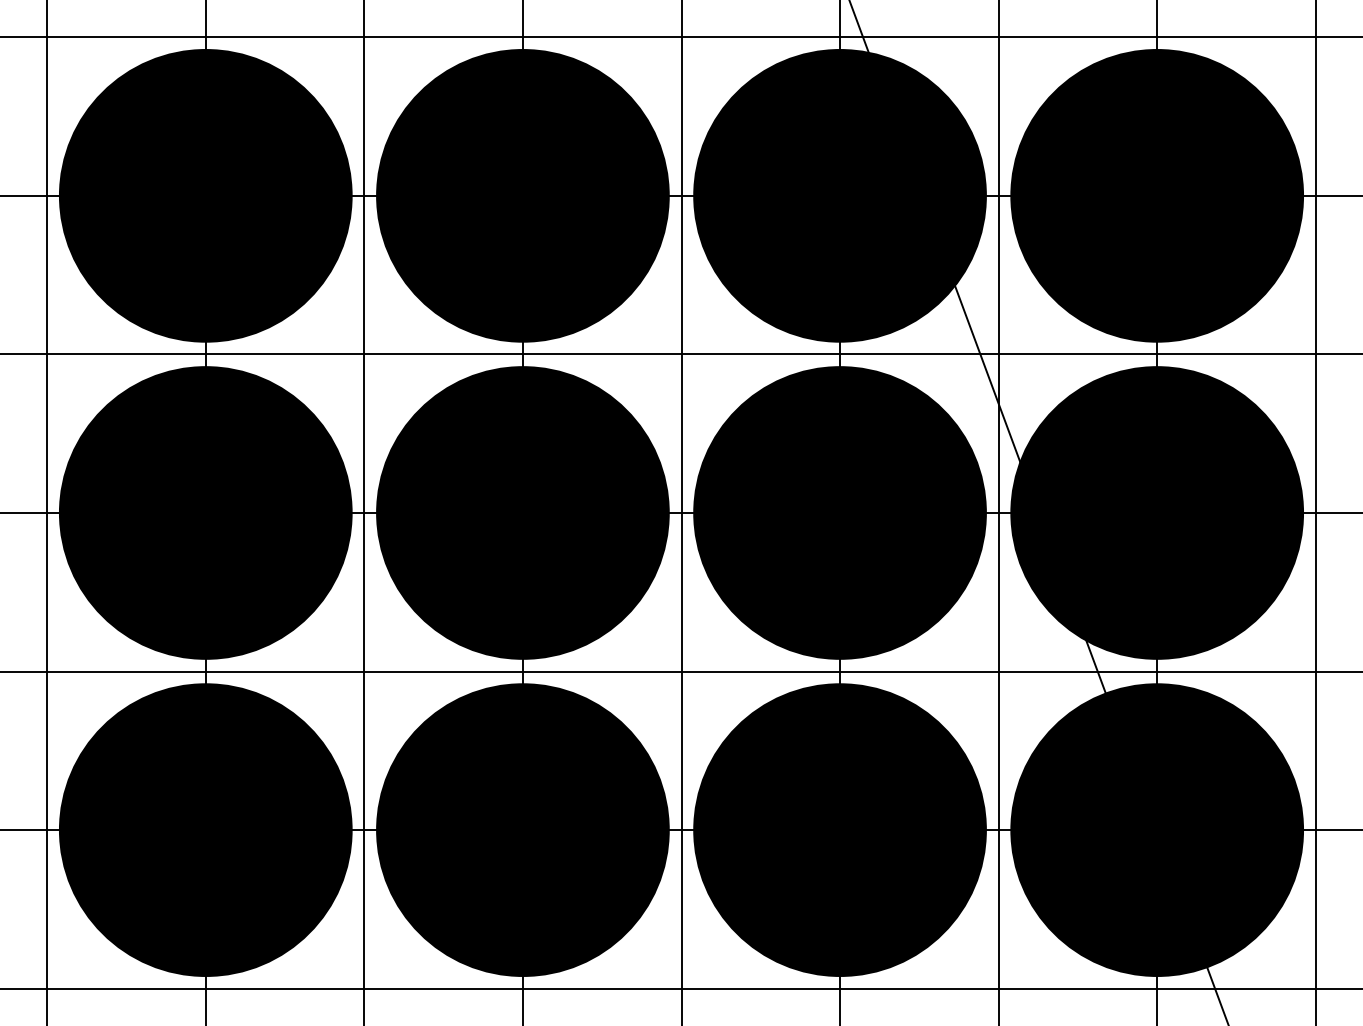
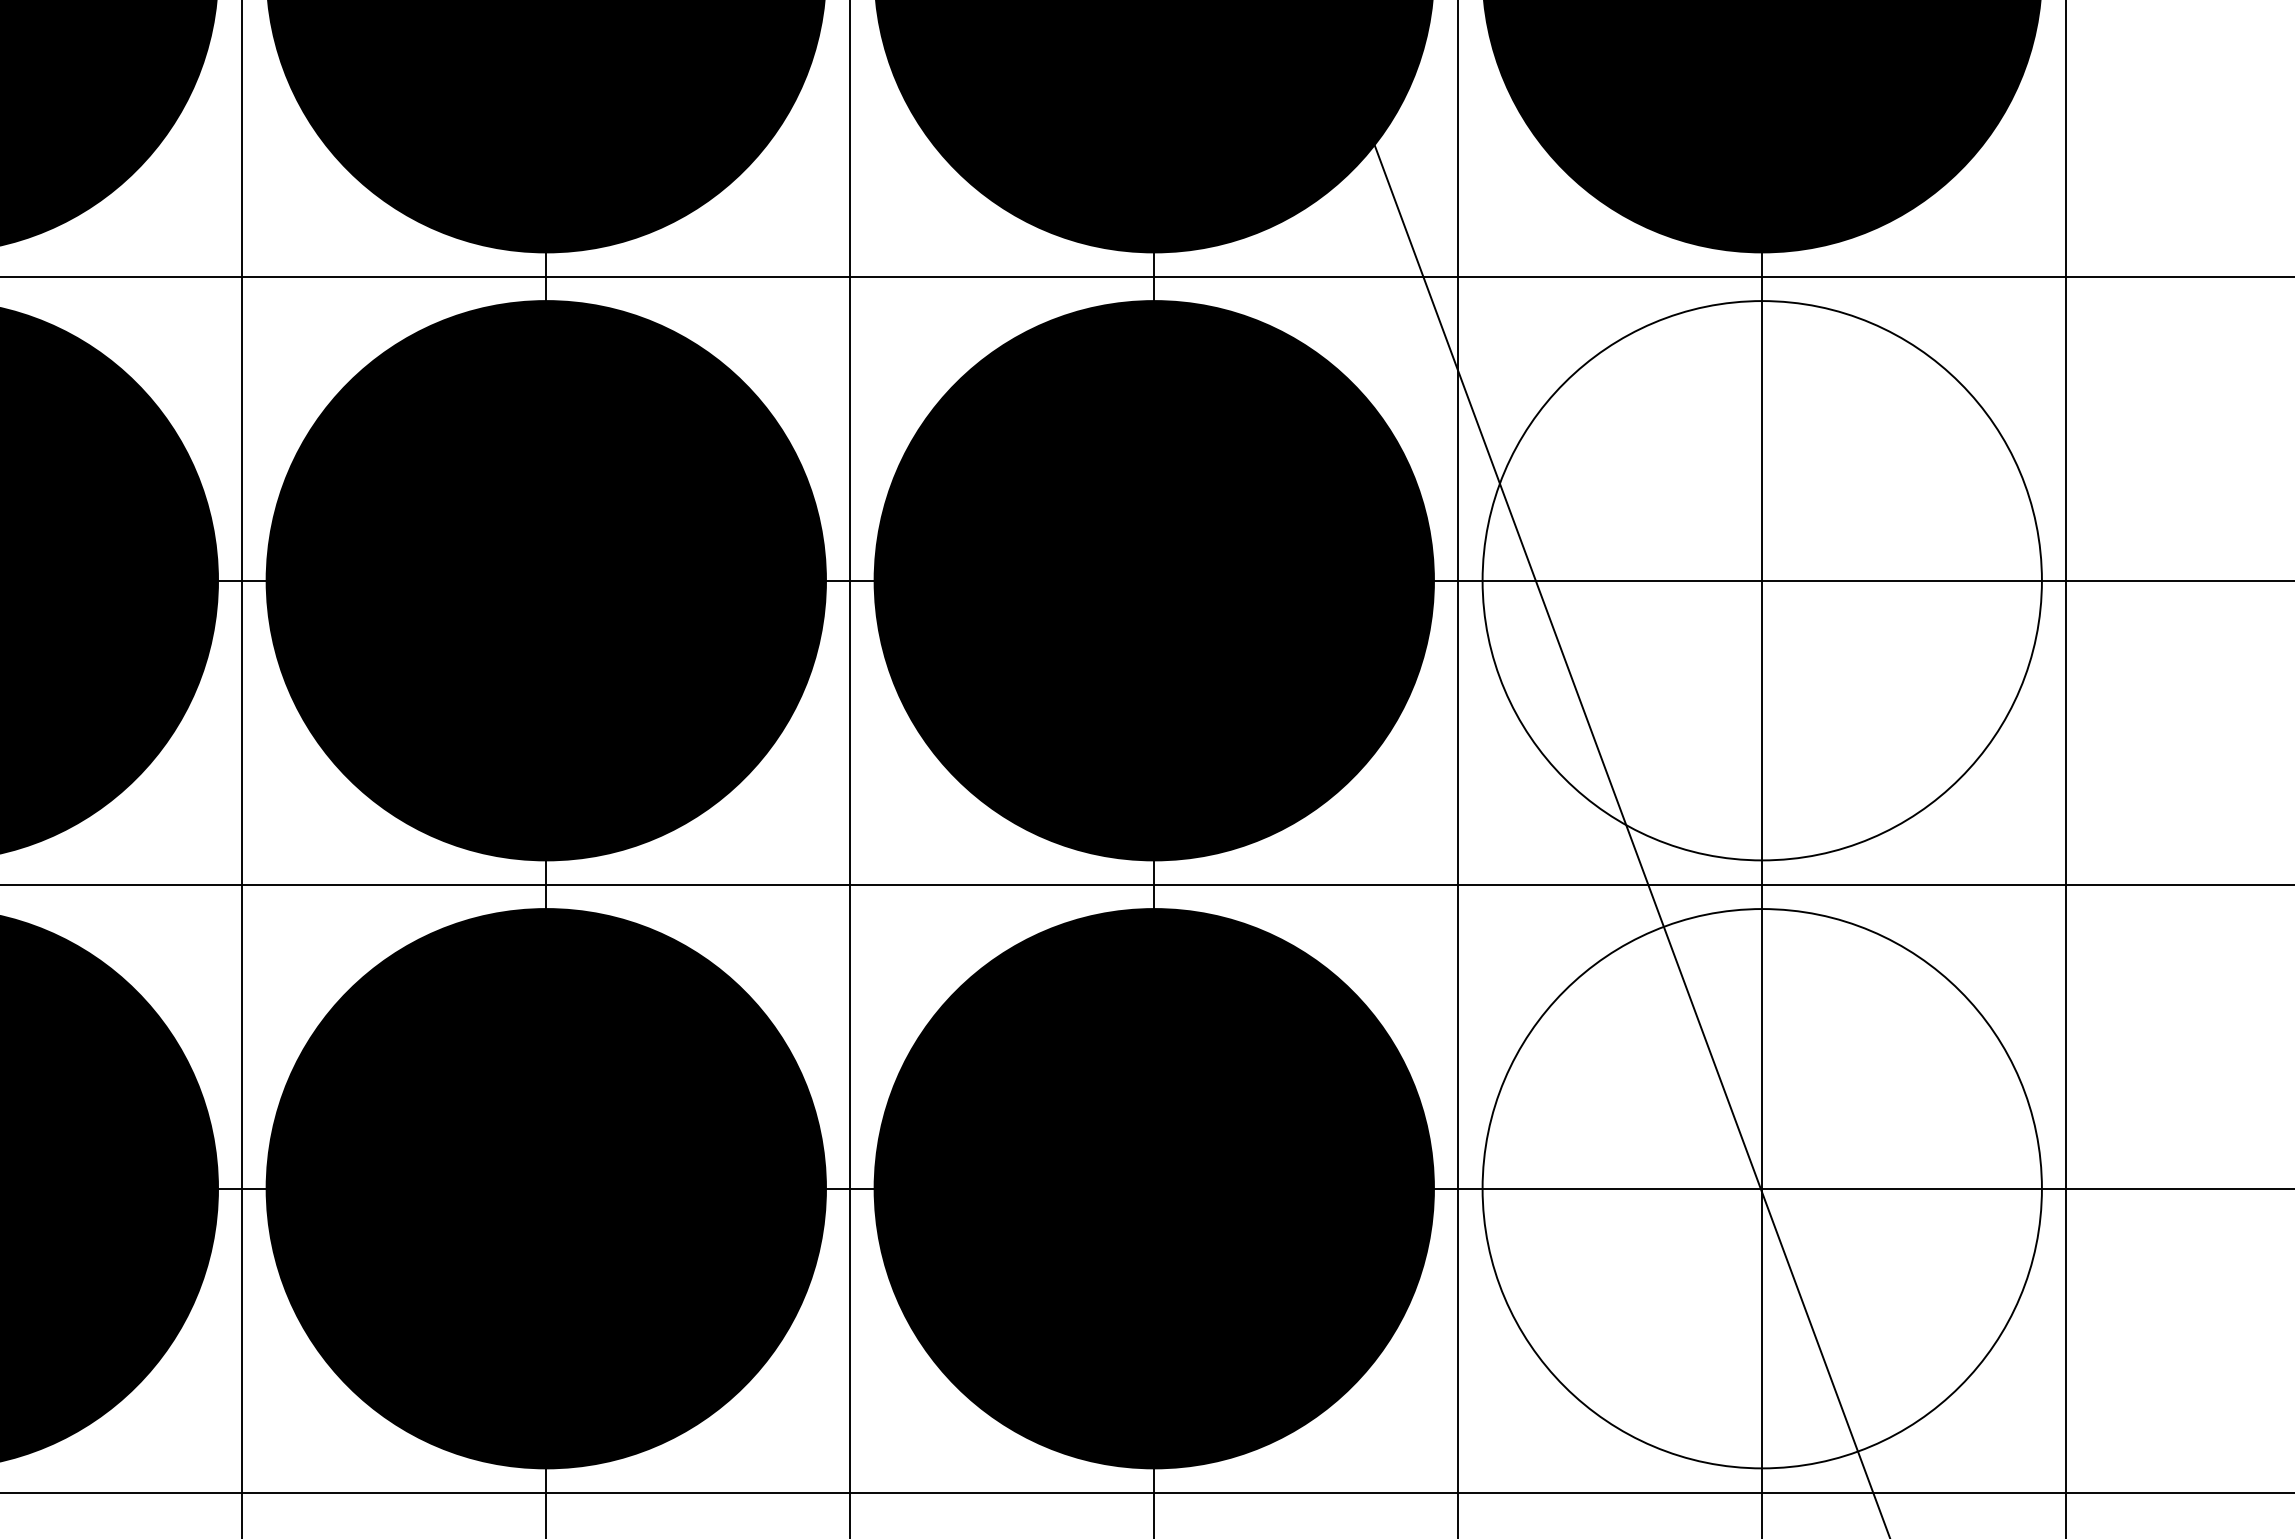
fill: (1157, 512) -> (1762, 579), removed
fill: (1157, 830) -> (1762, 1189), removed

